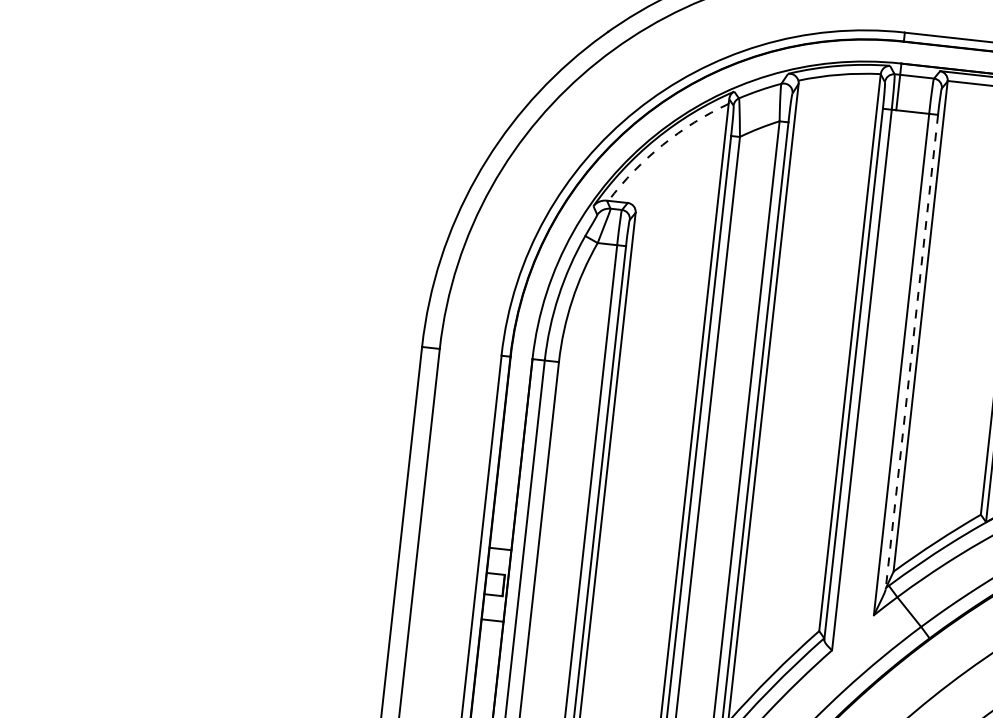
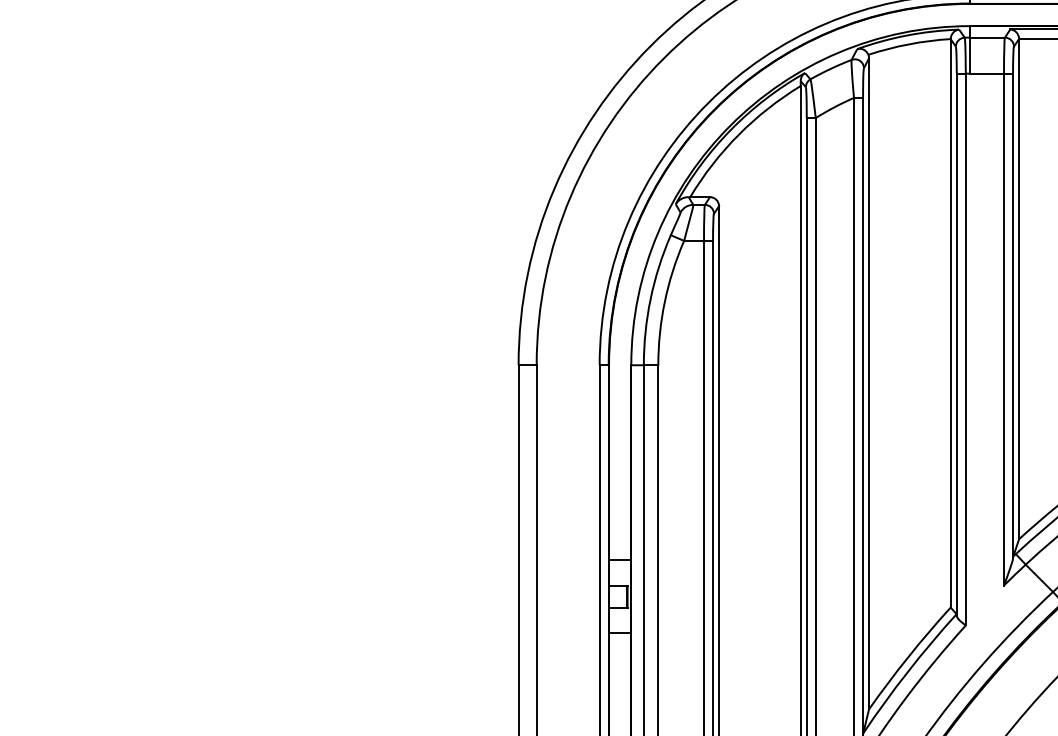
arc: (662, 144) -> (738, 134), dashed -> solid
line: (912, 352) -> (1013, 316), dashed -> solid

